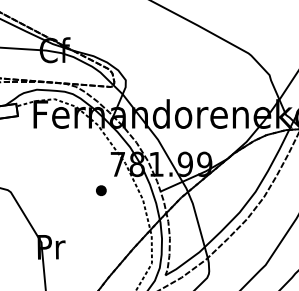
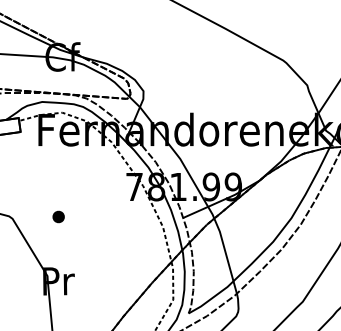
part: (101, 190) -> (58, 216), moved

